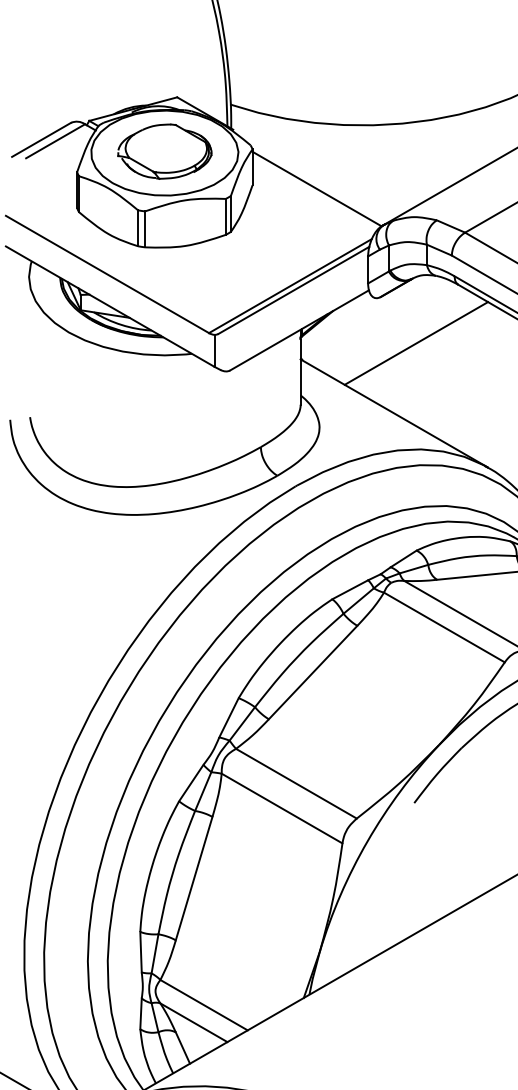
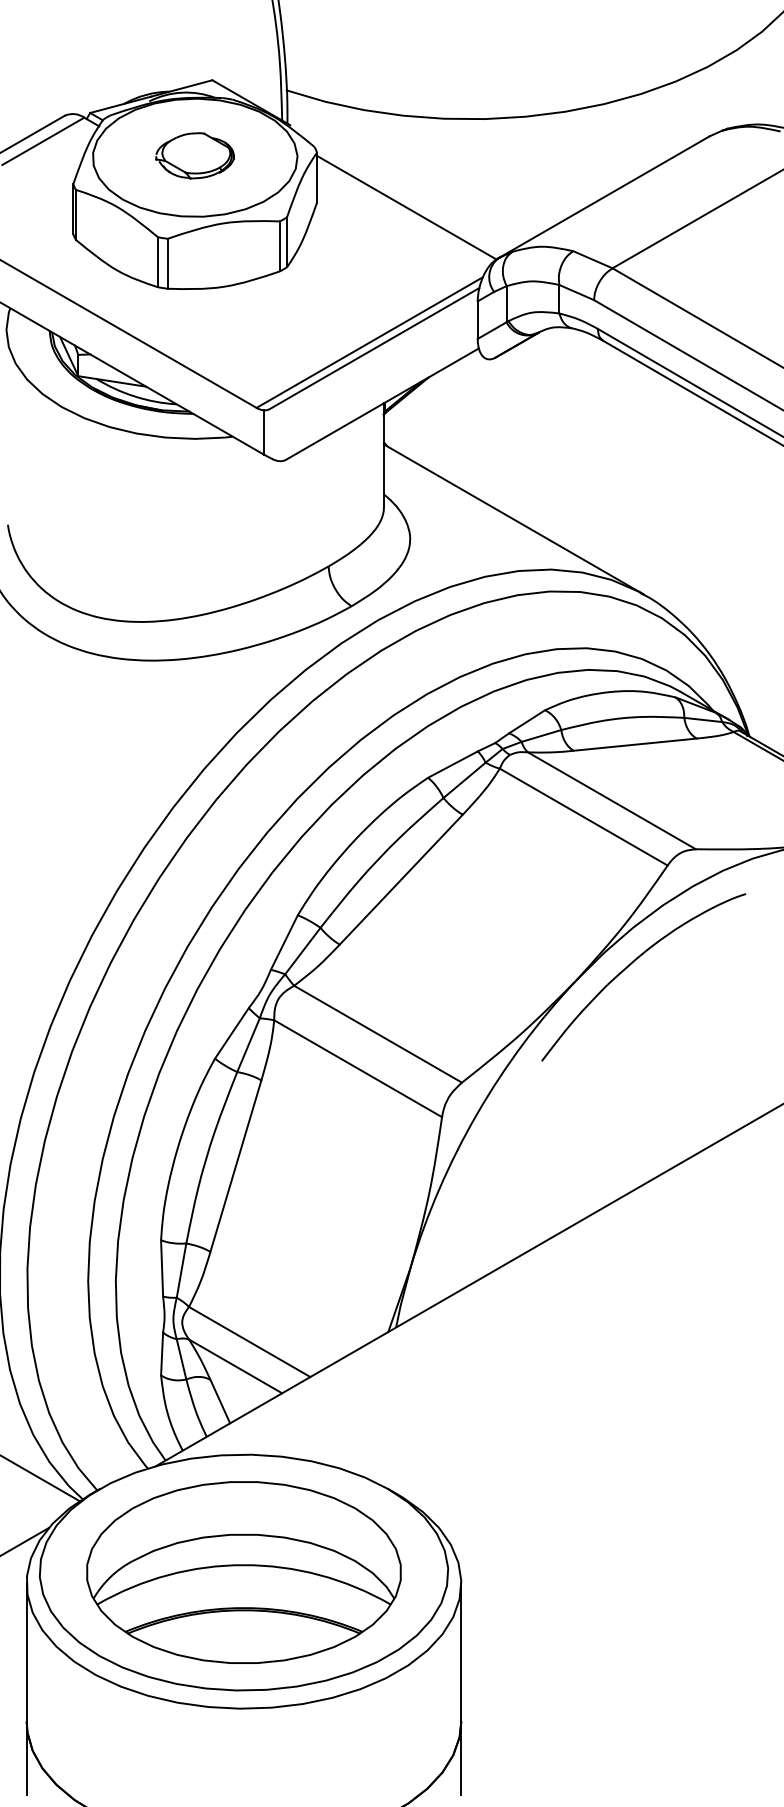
part: (164, 151) -> (194, 155), size x0.6
line: (416, 342) -> (544, 421), removed

